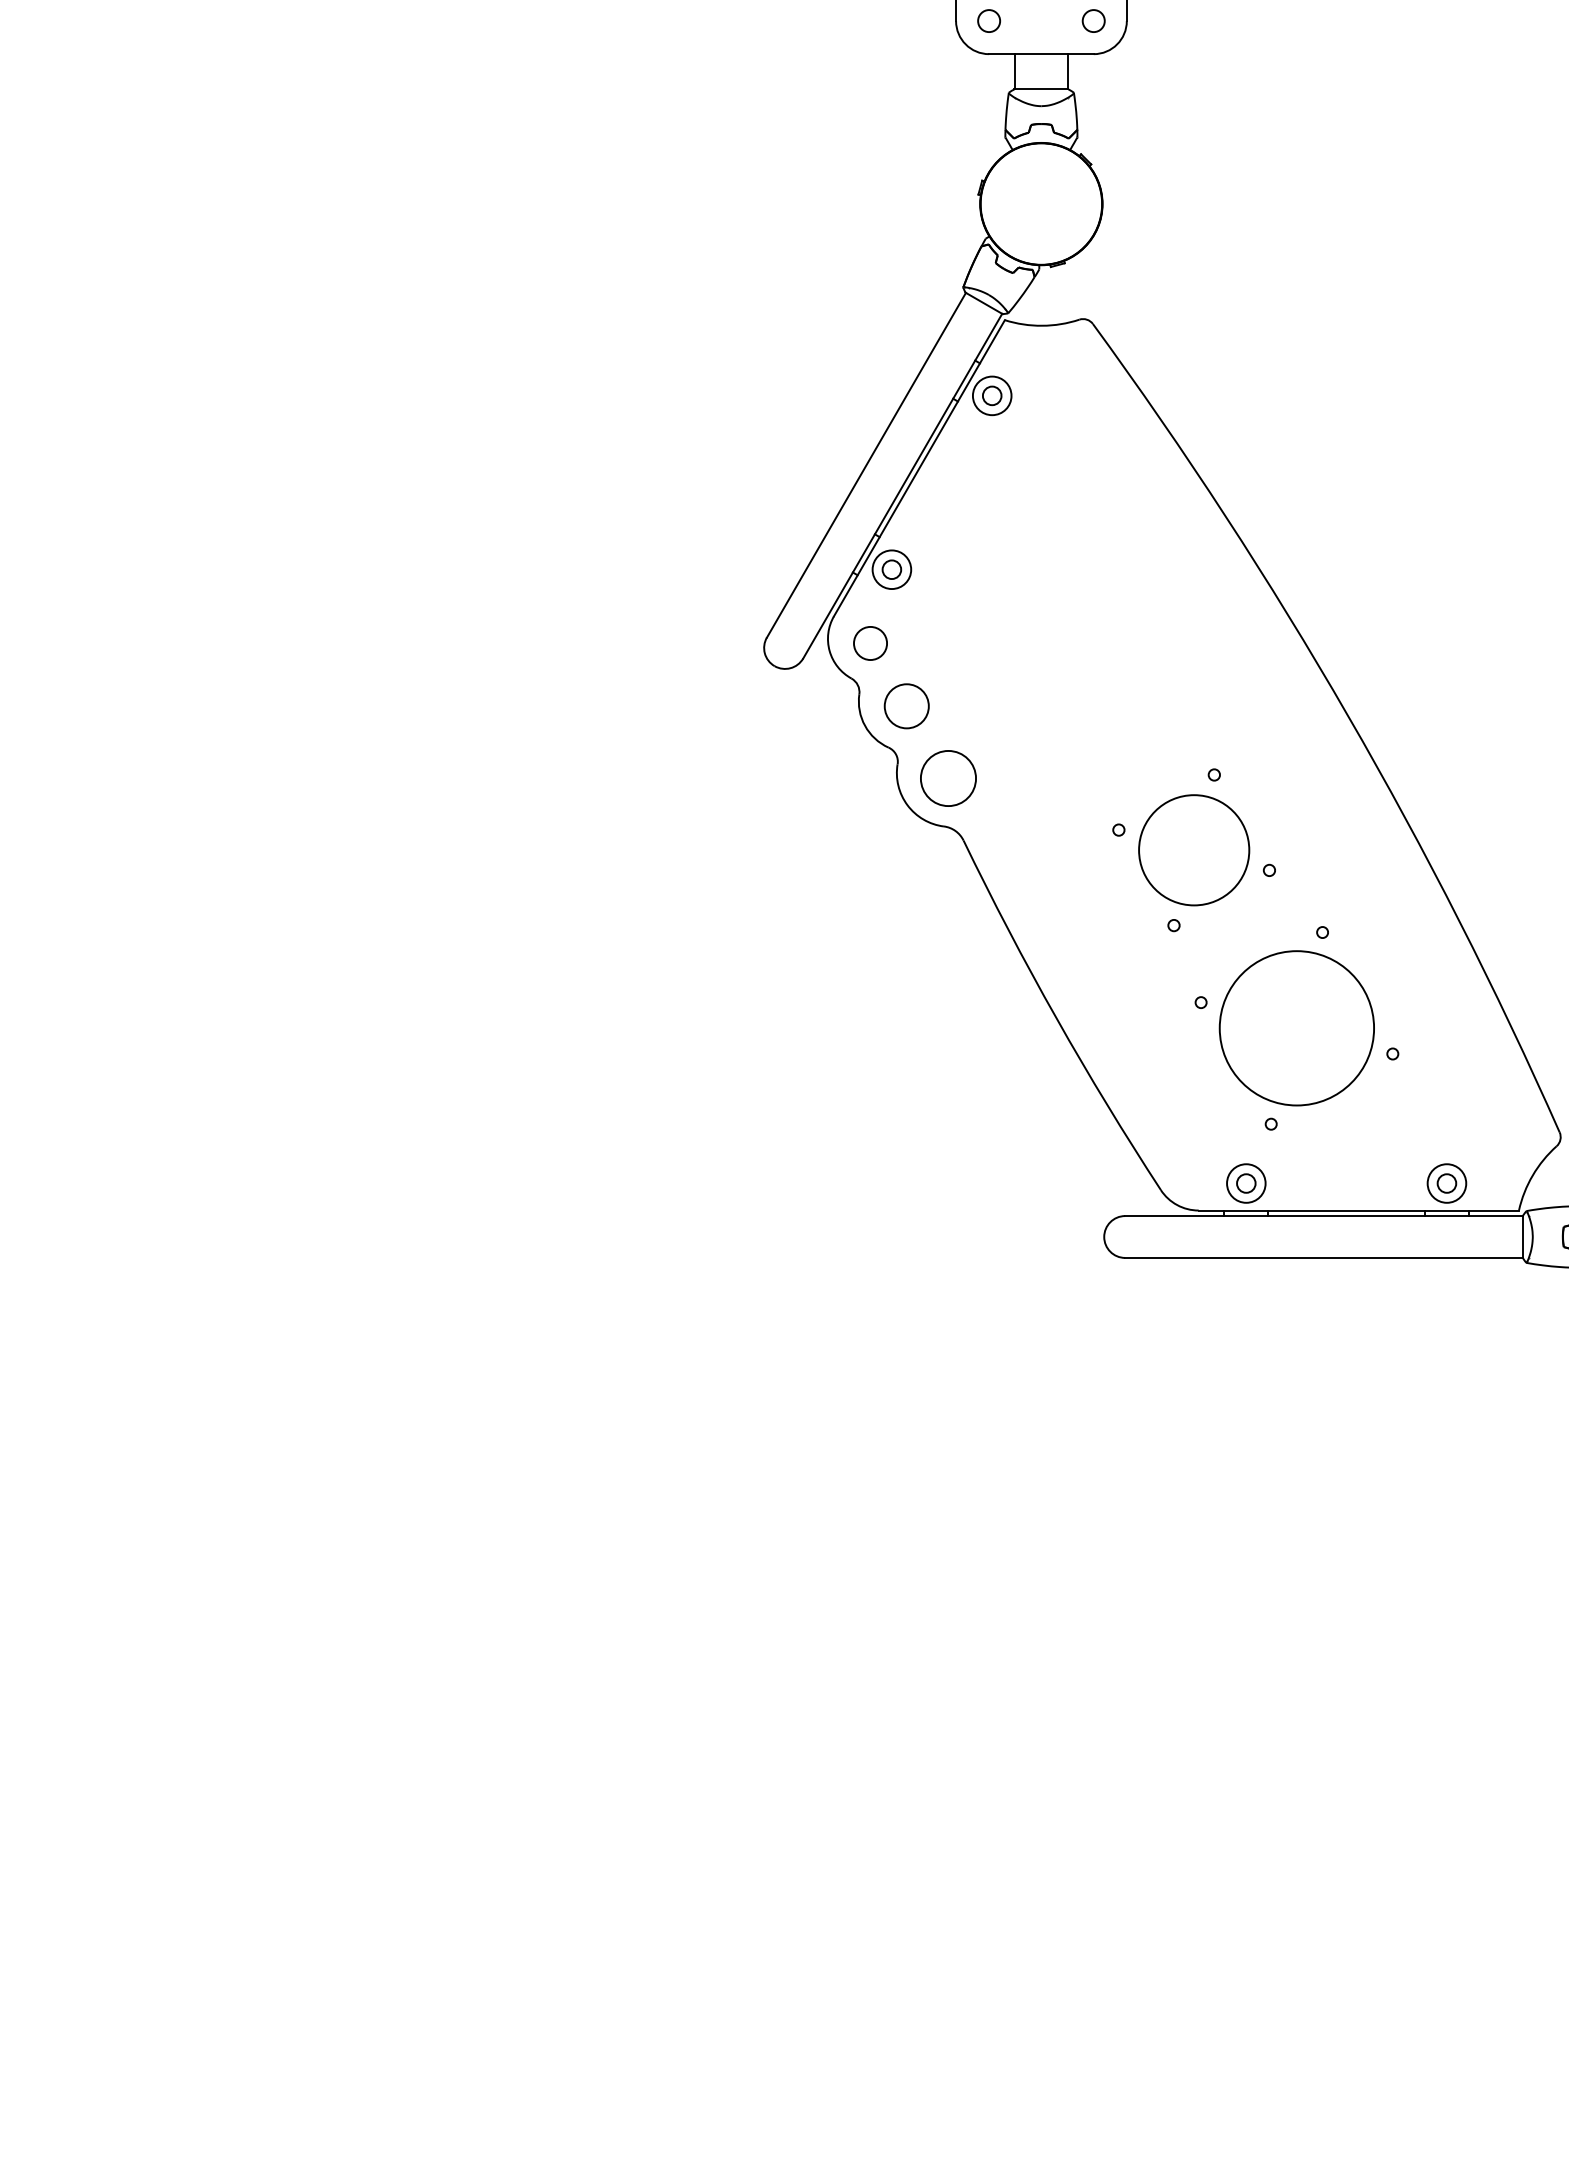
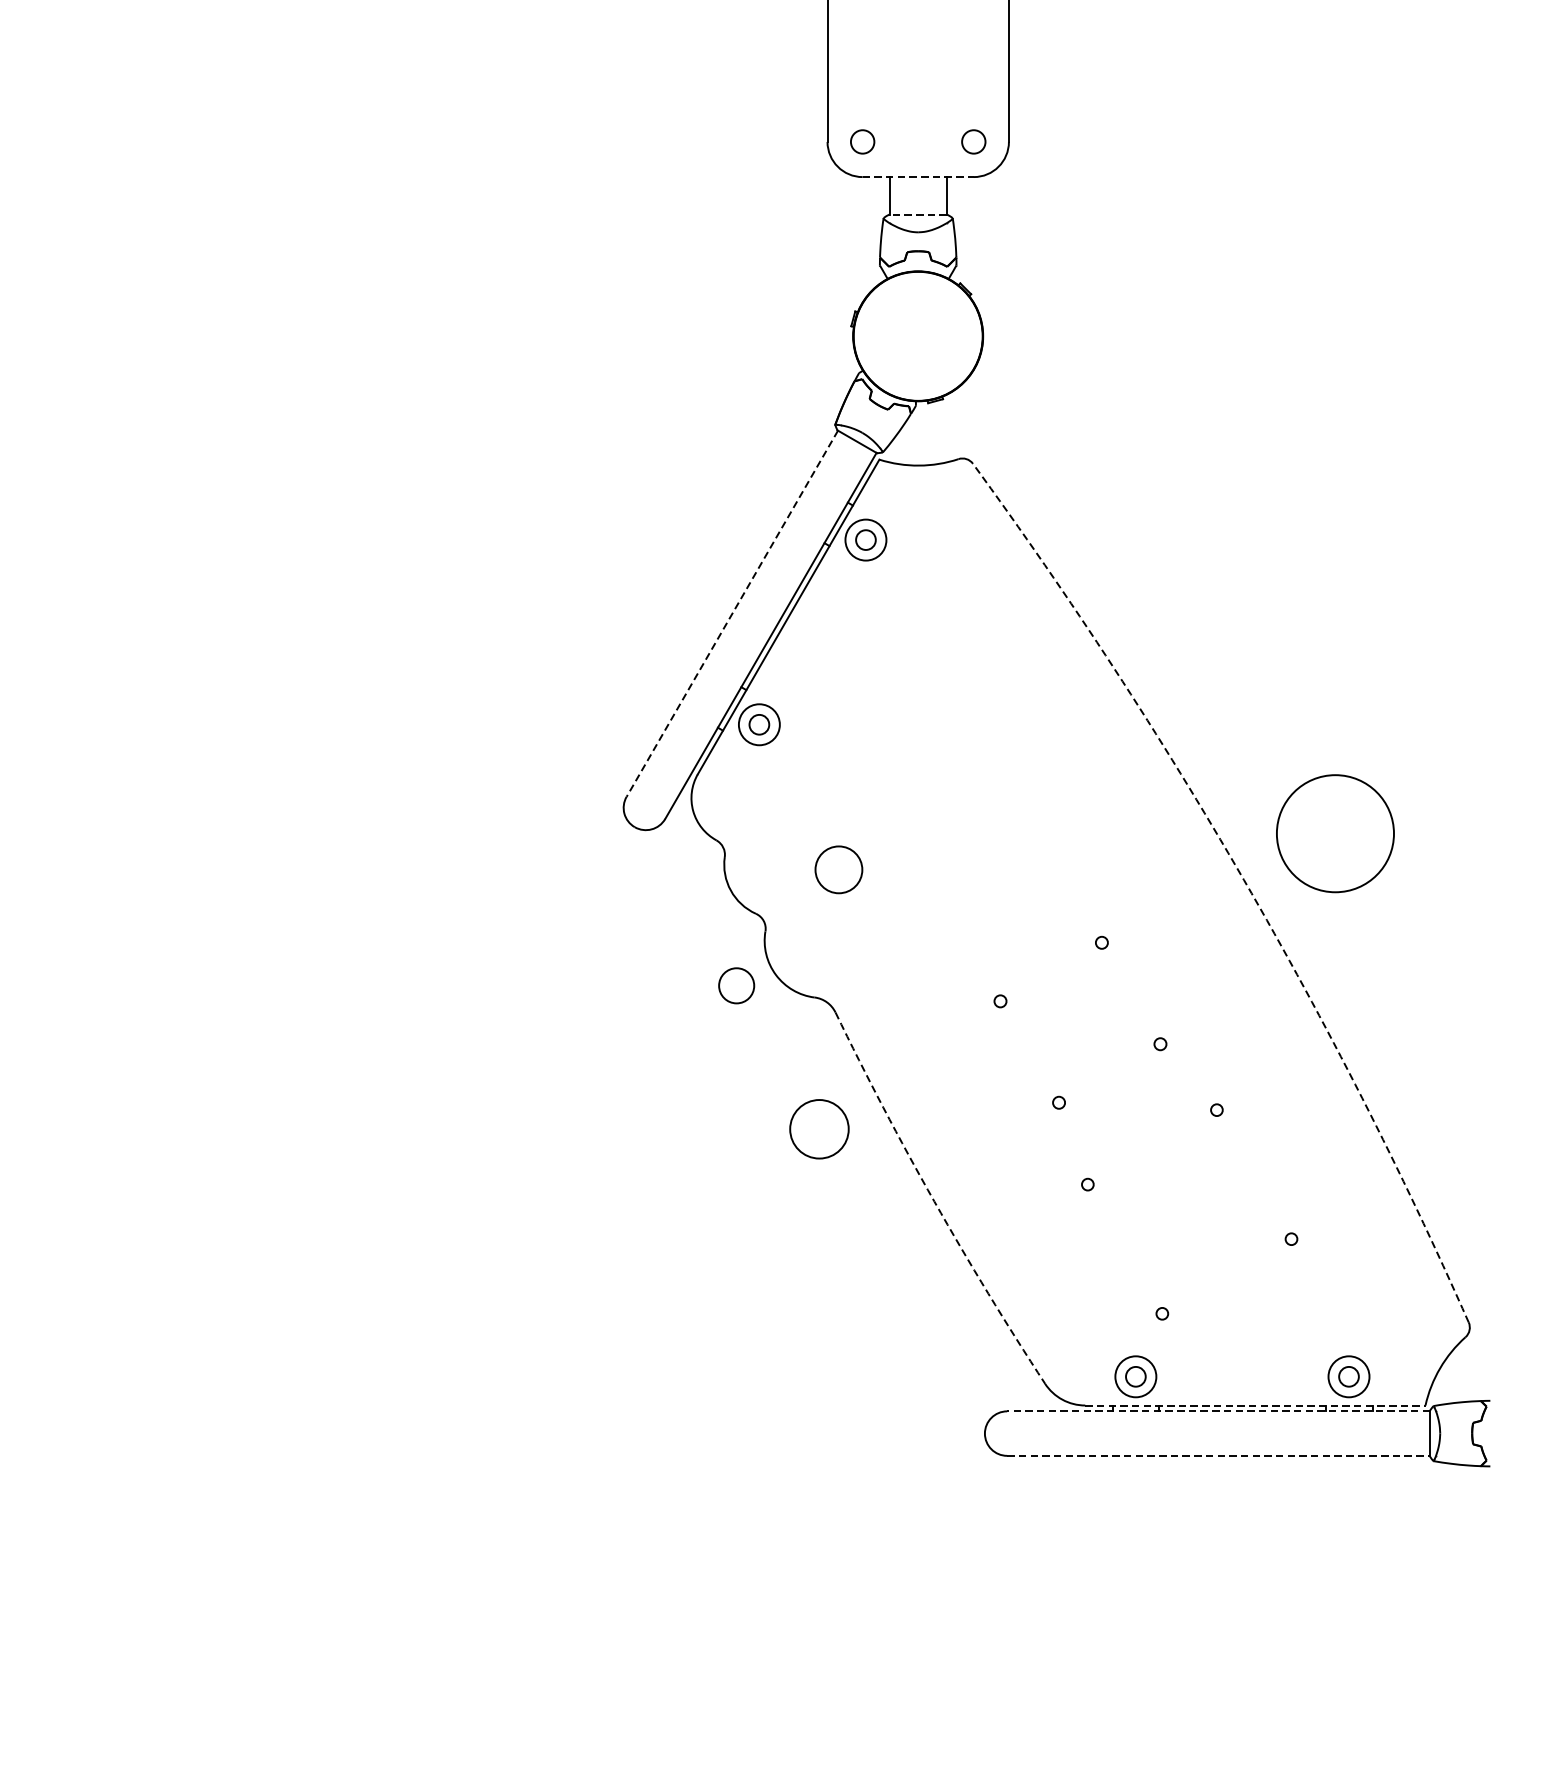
line: (1041, 54) -> (918, 177), solid -> dashed
line: (1040, 89) -> (917, 214), solid -> dashed
line: (866, 465) -> (732, 614), solid -> dashed
circle: (870, 643) -> (736, 985), moved
circle: (906, 706) -> (838, 870), moved
arc: (1347, 715) -> (1243, 879), solid -> dashed
circle: (948, 778) -> (819, 1129), moved
circle: (1194, 850) -> (1335, 833), moved
arc: (1056, 1018) -> (934, 1201), solid -> dashed
circle: (1296, 1028) -> (1189, 1212), removed
line: (1359, 1210) -> (1256, 1405), solid -> dashed
line: (1324, 1216) -> (1218, 1411), solid -> dashed
line: (1324, 1257) -> (1218, 1455), solid -> dashed

